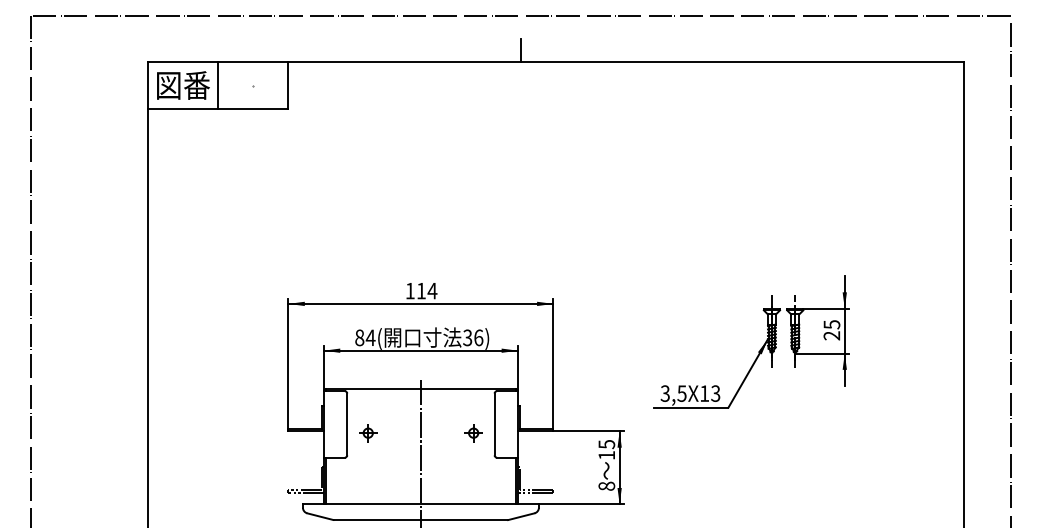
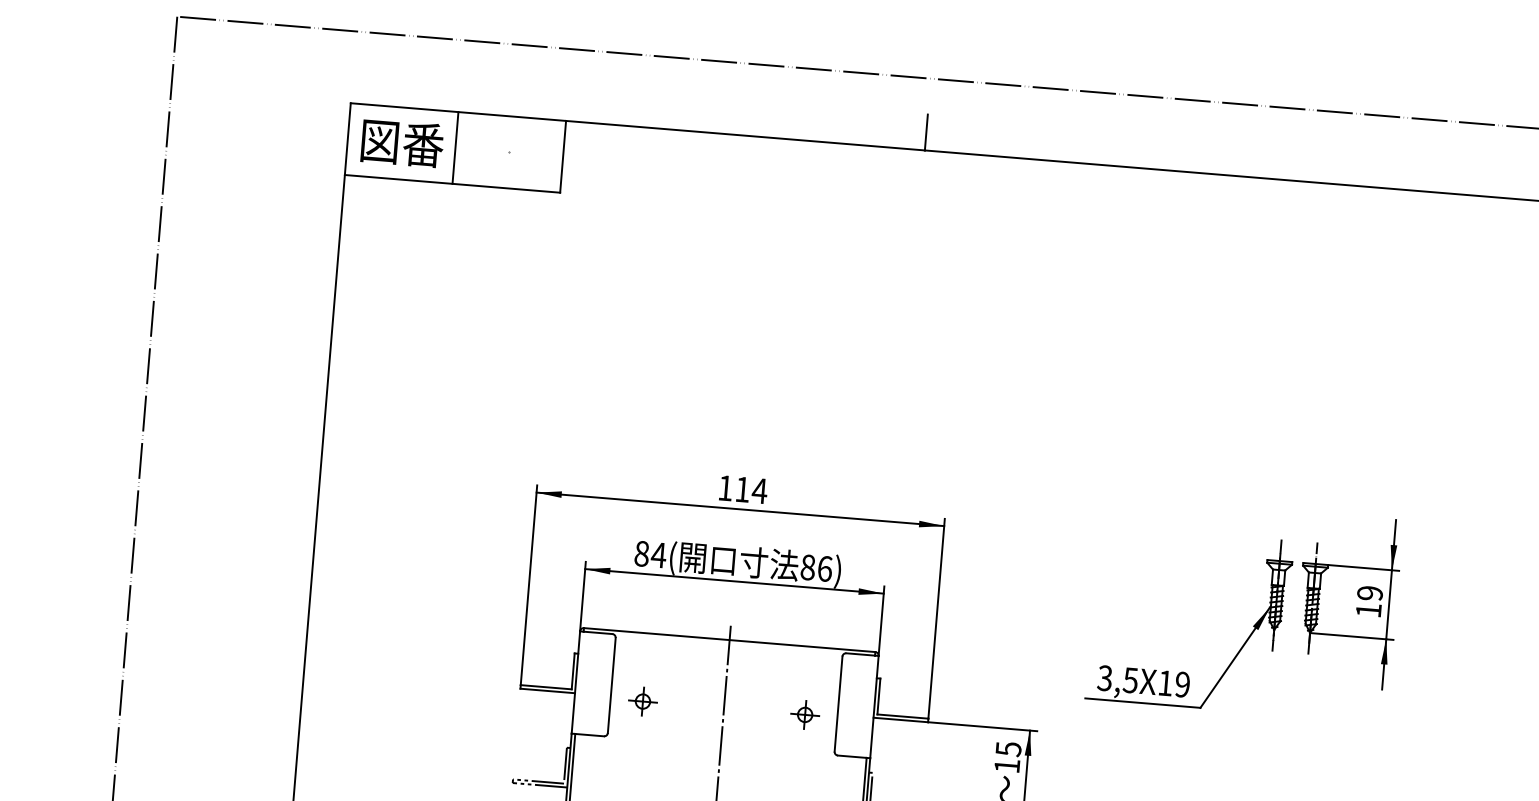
text: (831, 330) -> (1368, 602), 25 -> 19
text: (467, 337) -> (807, 566), 36) -> 86)
text: (715, 393) -> (1182, 684), 3,5X13 -> 3,5X19

